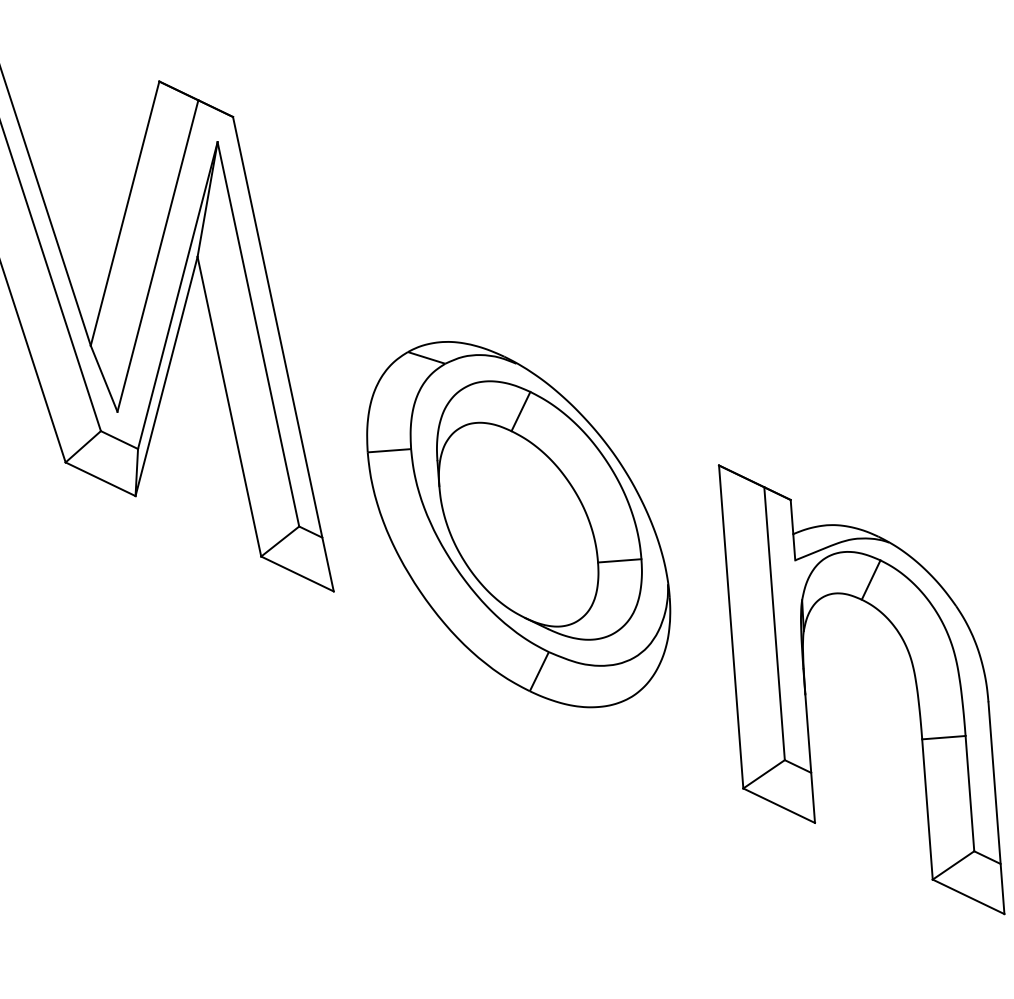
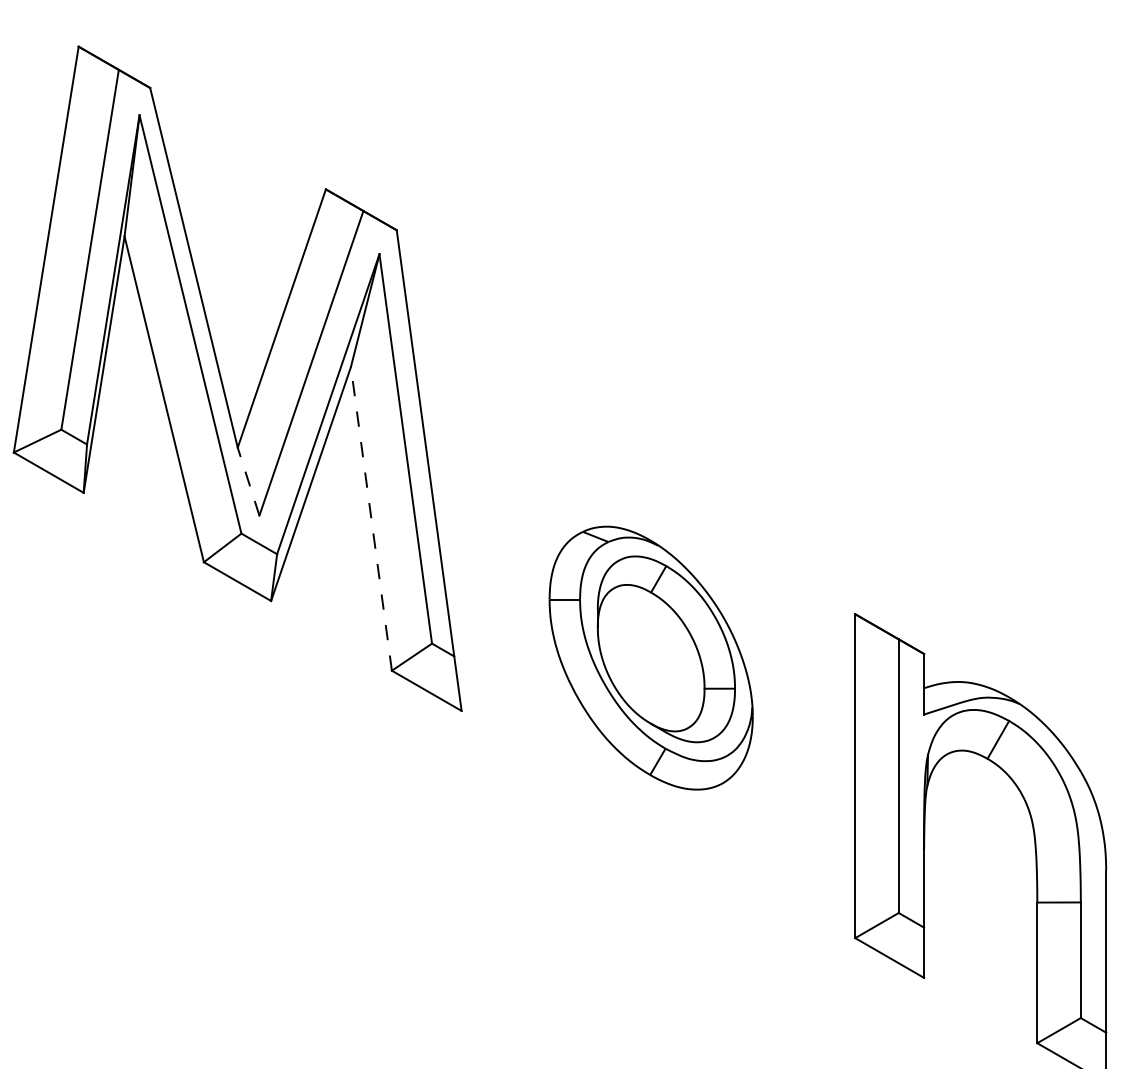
line: (104, 378) -> (248, 481), solid -> dashed
line: (229, 406) -> (371, 518), solid -> dashed
part: (519, 523) -> (651, 657), size x0.7

